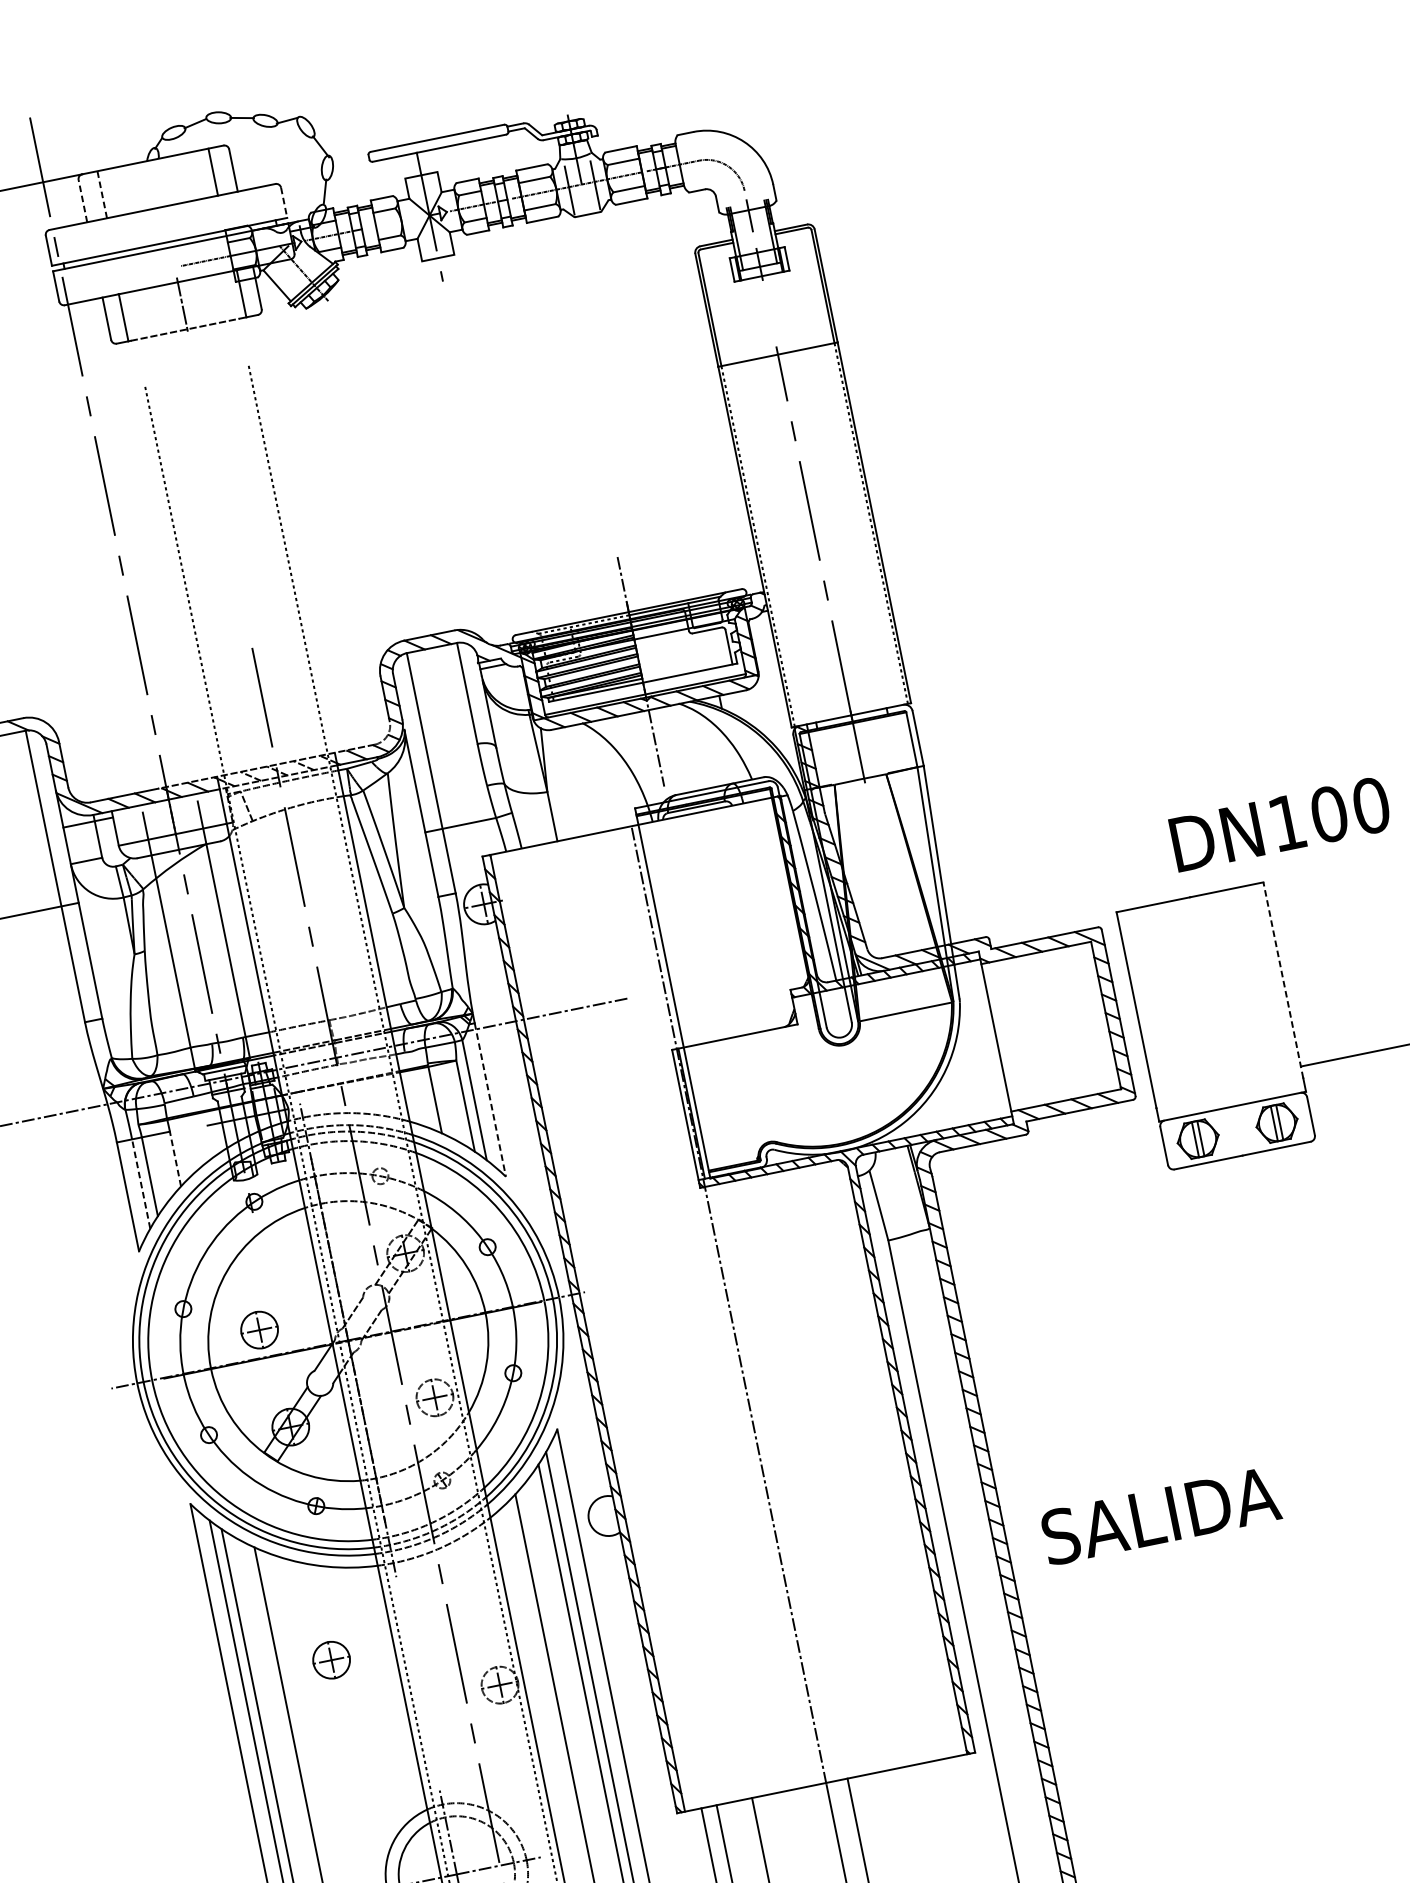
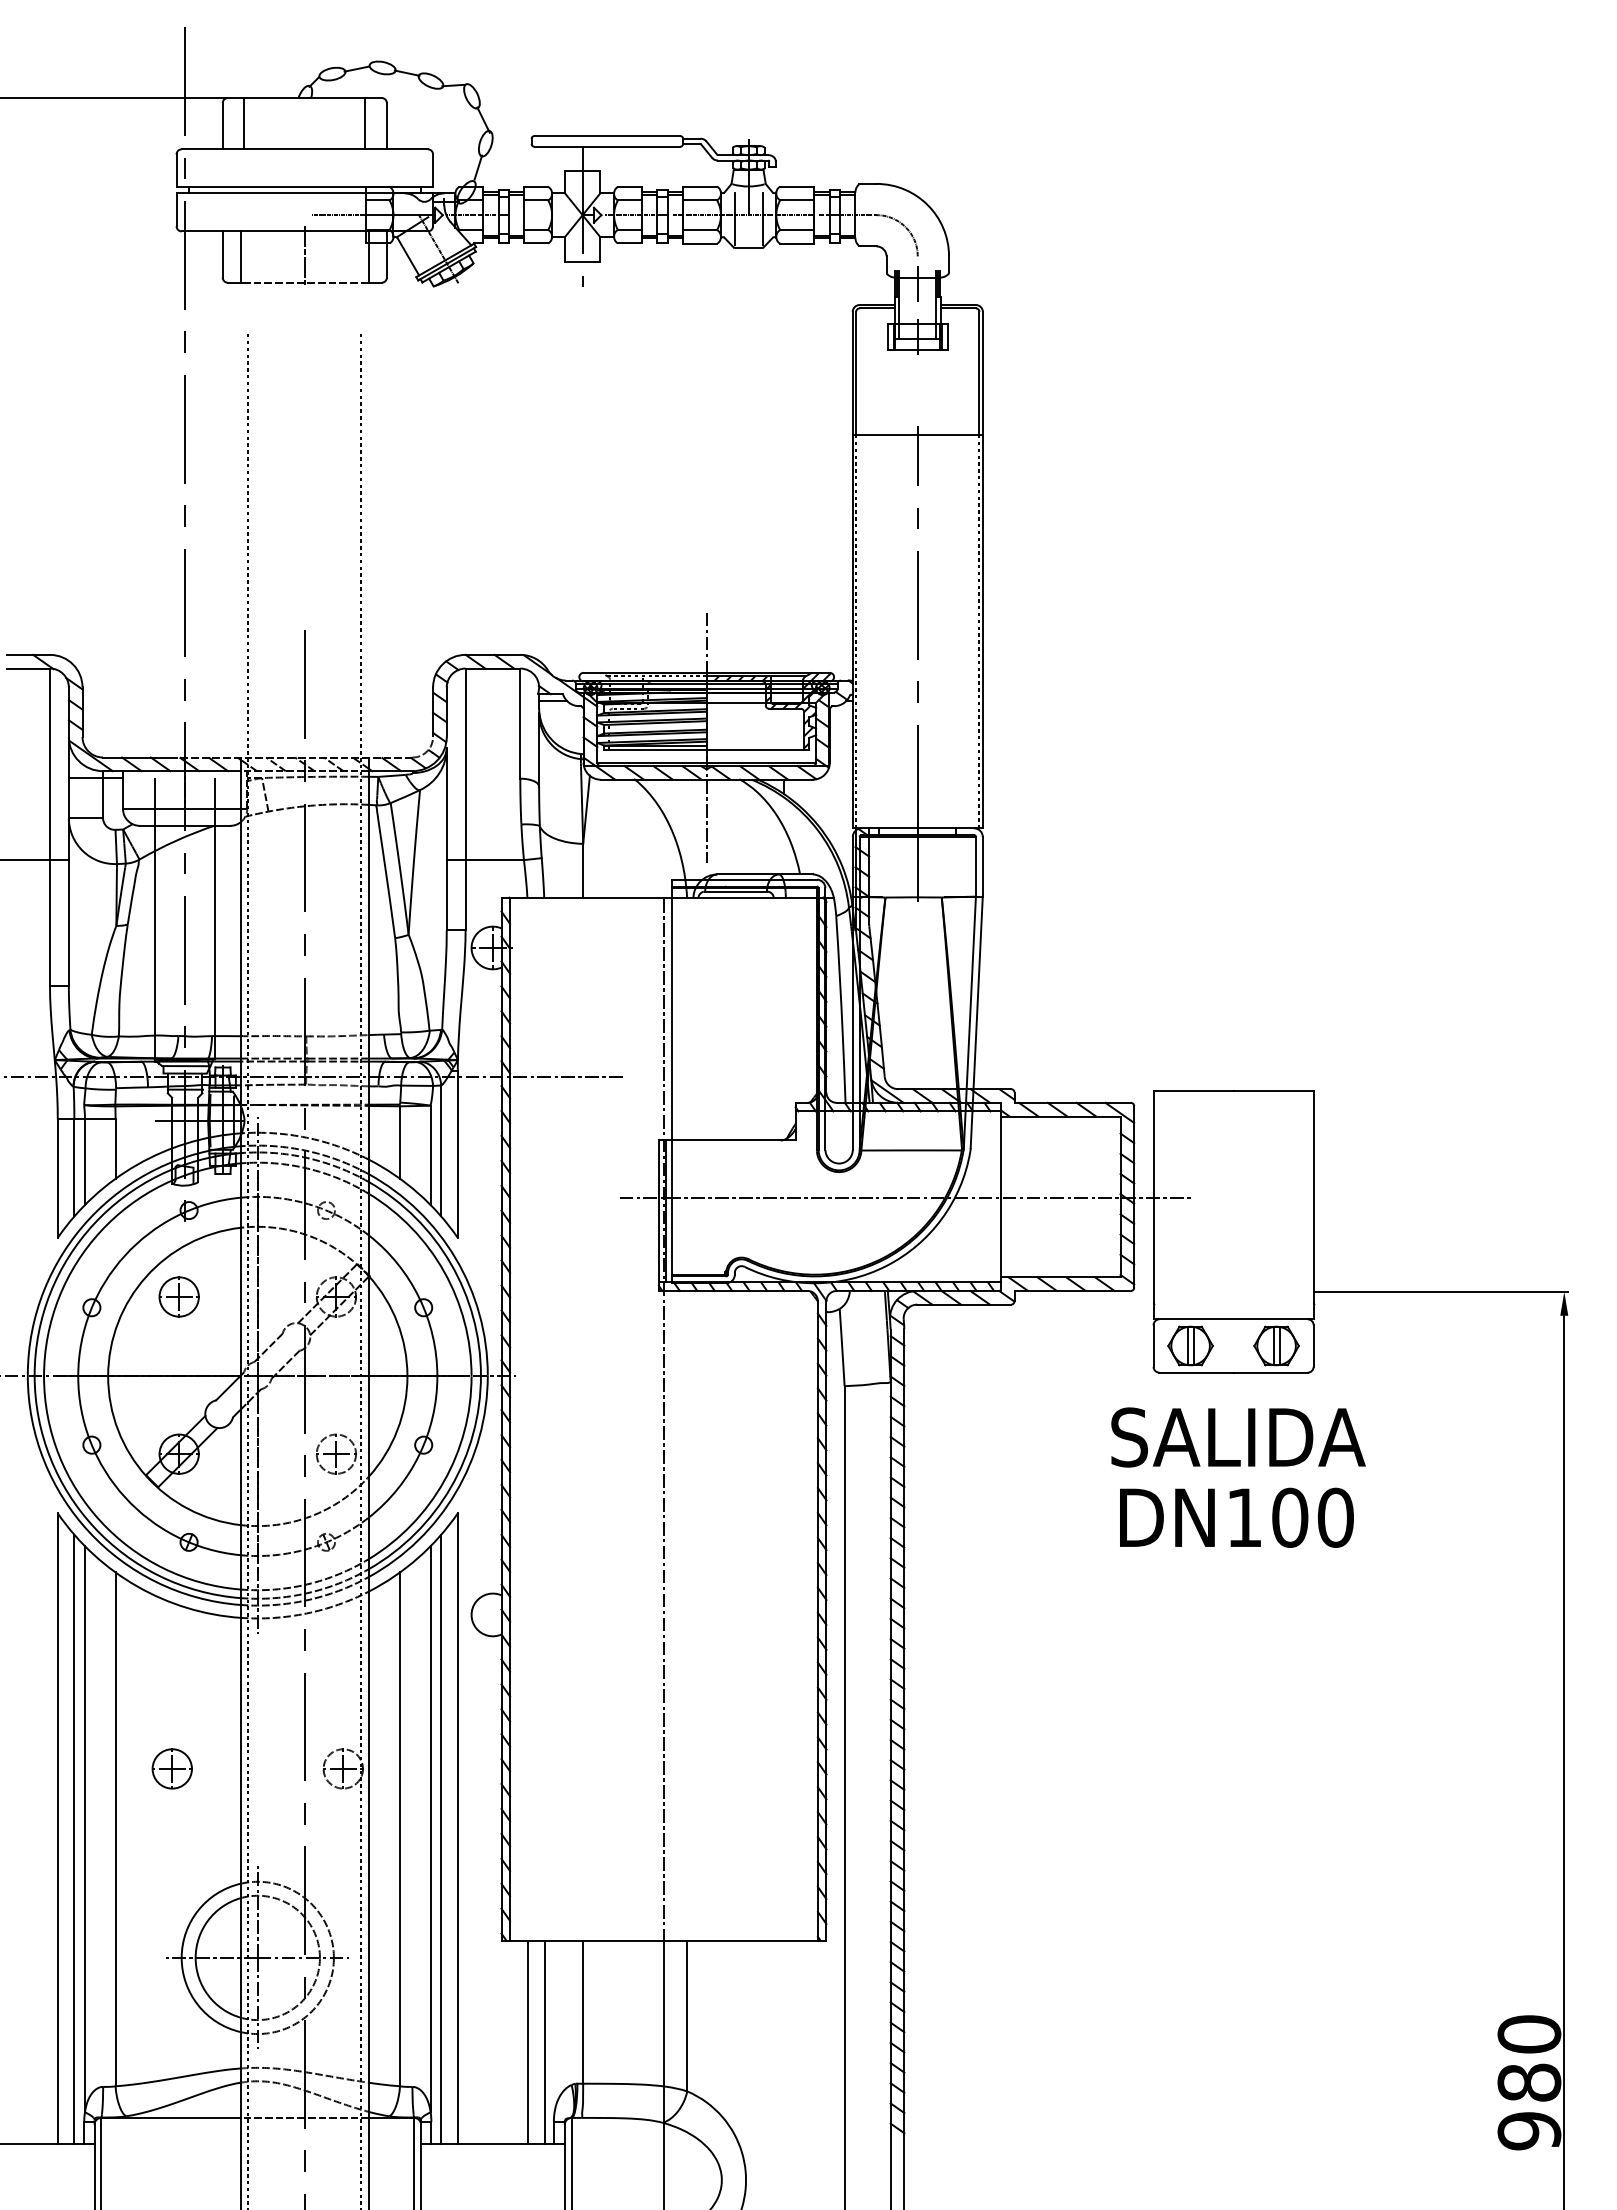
line: (102, 194) -> (244, 123), dashed -> solid
line: (82, 200) -> (222, 125), dashed -> solid
line: (284, 203) -> (433, 171), dashed -> solid
hatch: (692, 635) -> (768, 710), added
text: (1280, 824) -> (1236, 1517), moved
line: (1283, 980) -> (1313, 1197), dashed -> solid
line: (909, 1056) -> (906, 1197), added
line: (490, 1100) -> (457, 1154), dashed -> solid
line: (175, 1158) -> (115, 1148), dashed -> solid
line: (141, 1183) -> (74, 1167), dashed -> solid
part: (258, 1329) -> (178, 1296), moved
text: (1161, 1515) -> (1238, 1437), moved
part: (330, 1659) -> (171, 1768), moved

